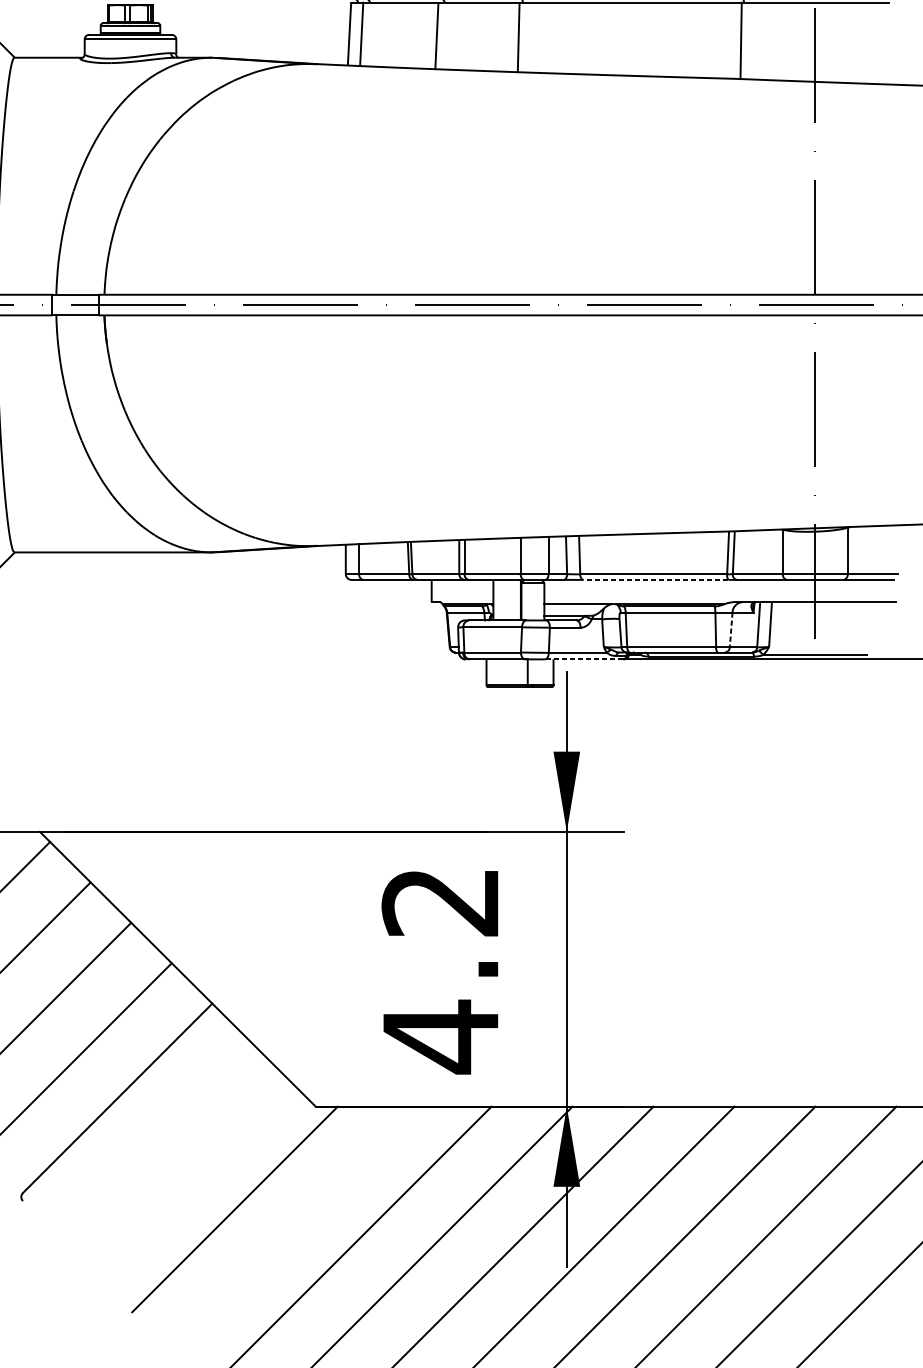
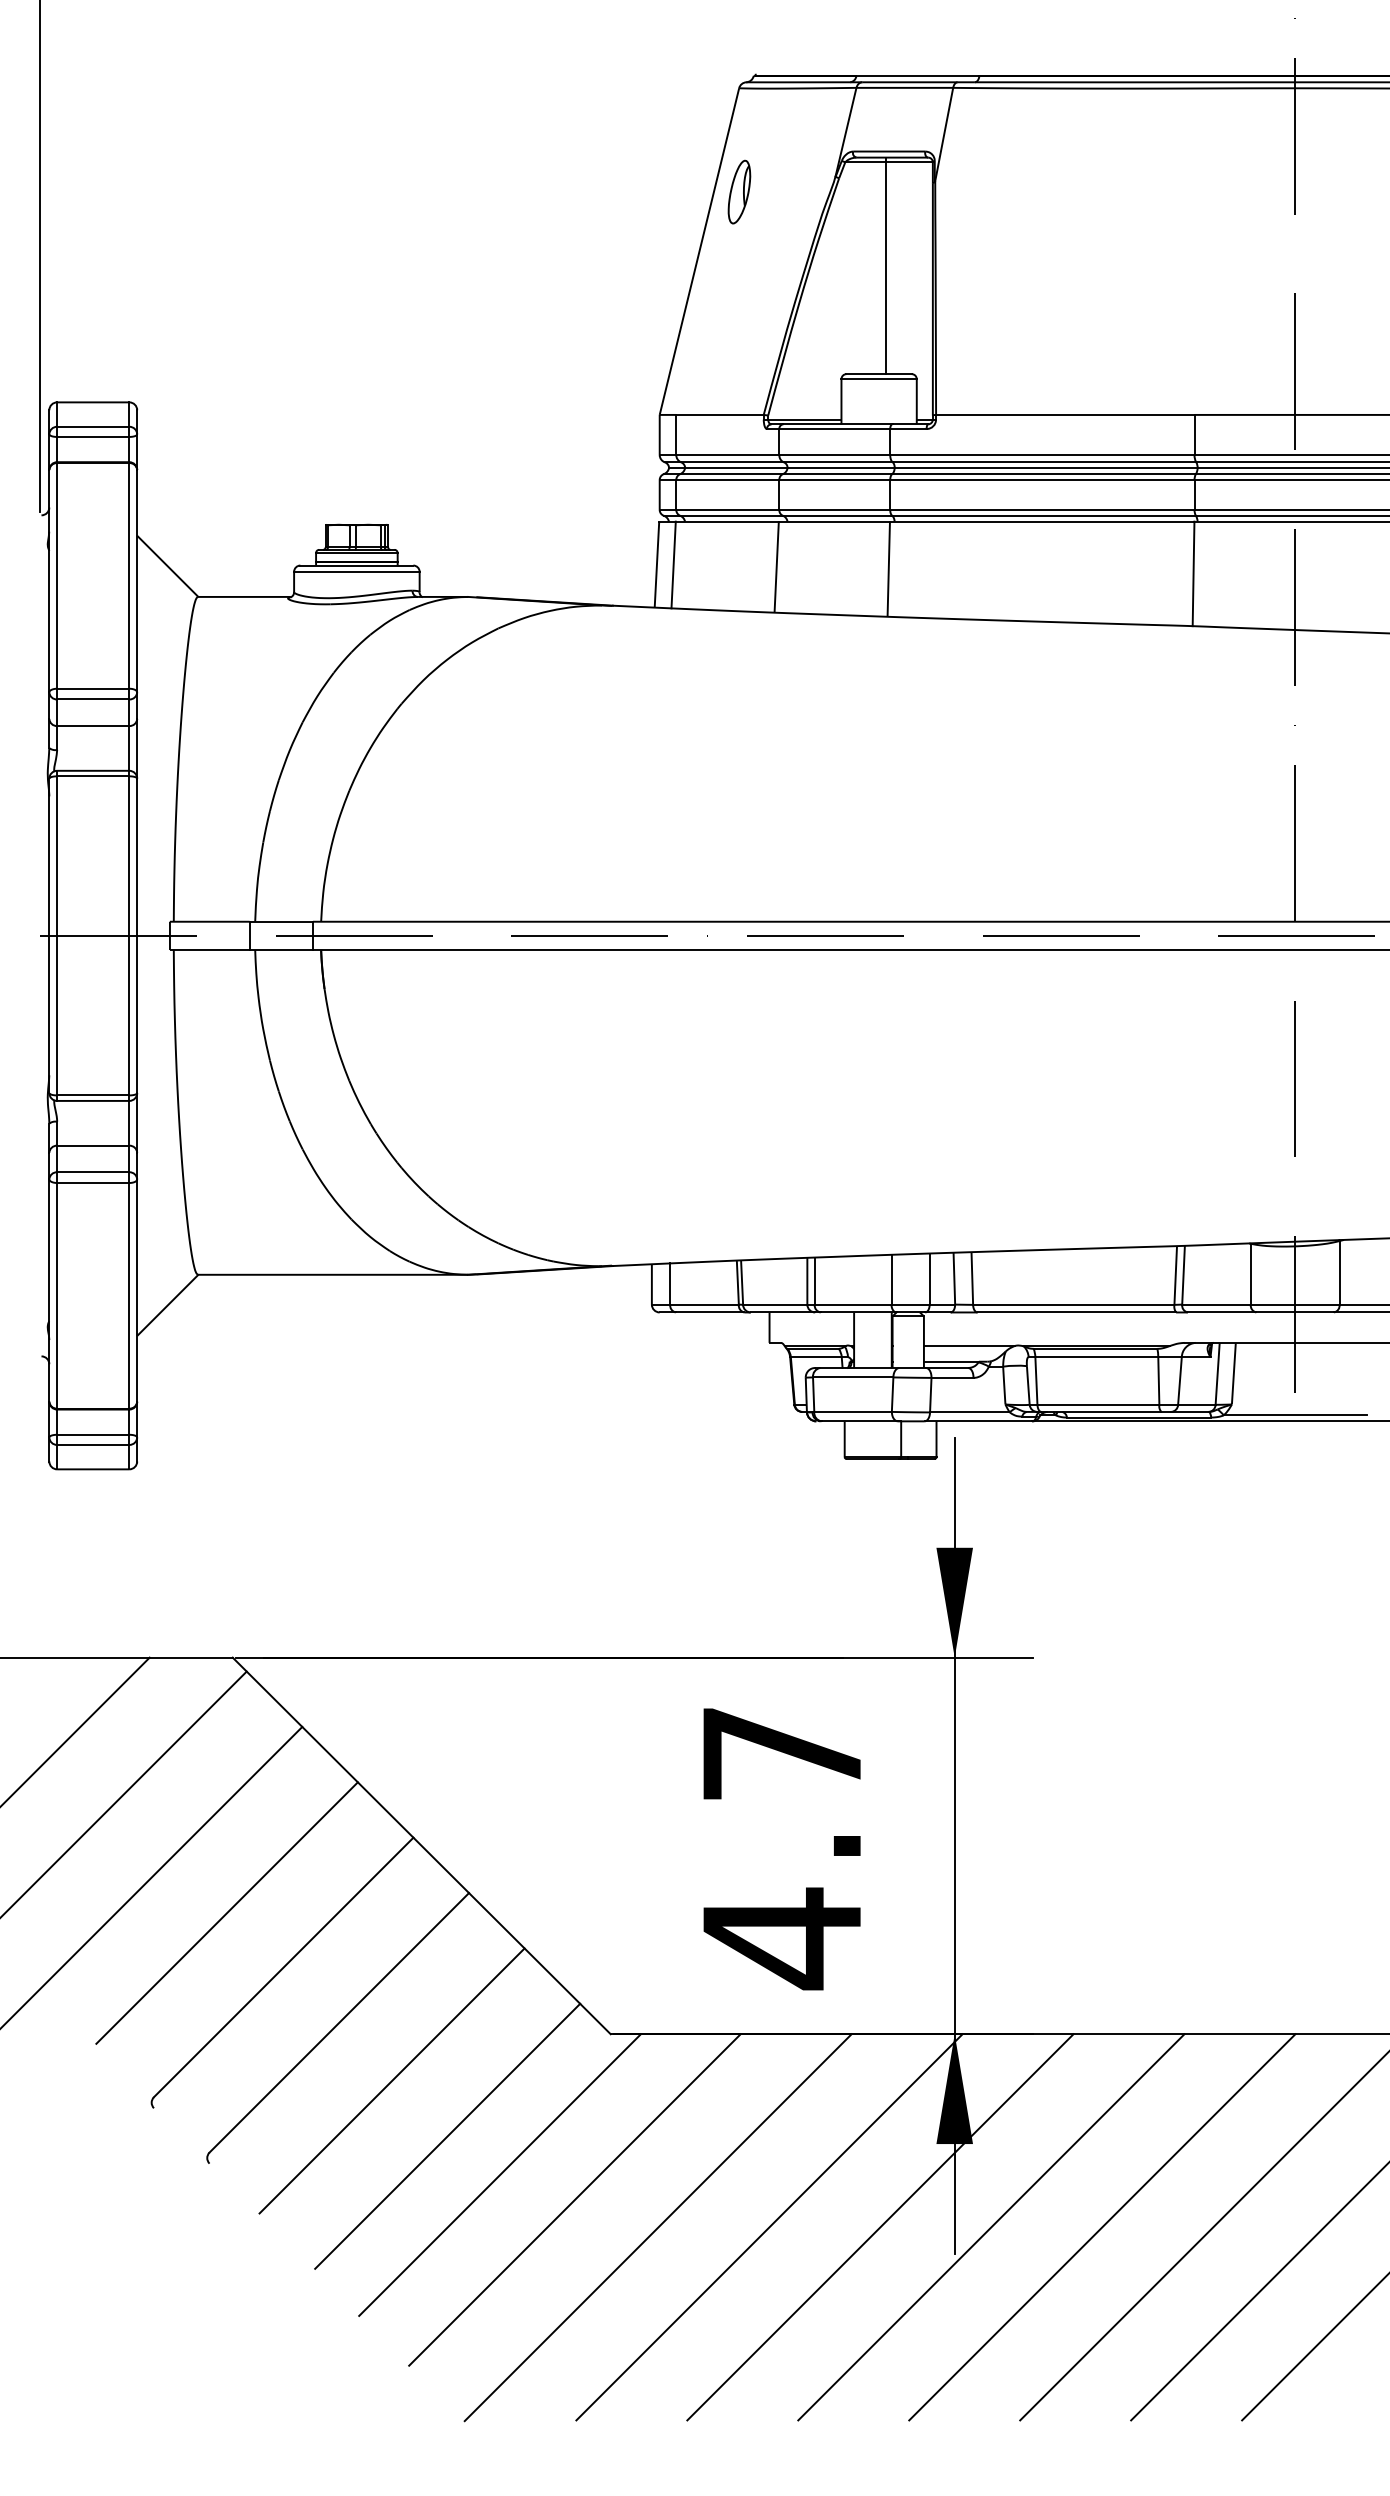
line: (655, 579) -> (1076, 1312), dashed -> solid
line: (730, 629) -> (1179, 1380), dashed -> solid
line: (584, 659) -> (978, 1421), dashed -> solid
text: (439, 902) -> (780, 1754), 4.2 -> 4.7
line: (155, 1140) -> (391, 2080), added
line: (196, 1180) -> (447, 2135), added
line: (289, 1227) -> (574, 2199), added

